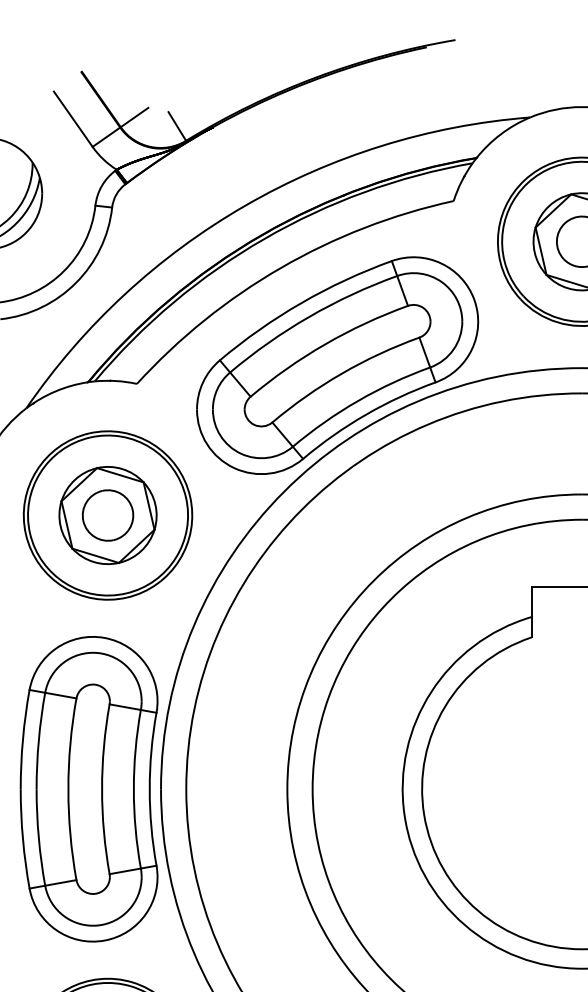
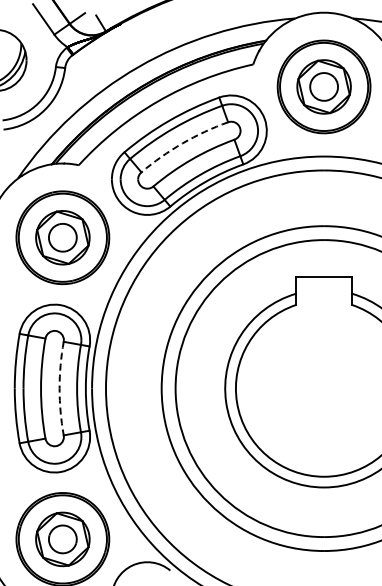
arc: (325, 344) -> (182, 143), solid -> dashed
arc: (101, 789) -> (59, 388), solid -> dashed

